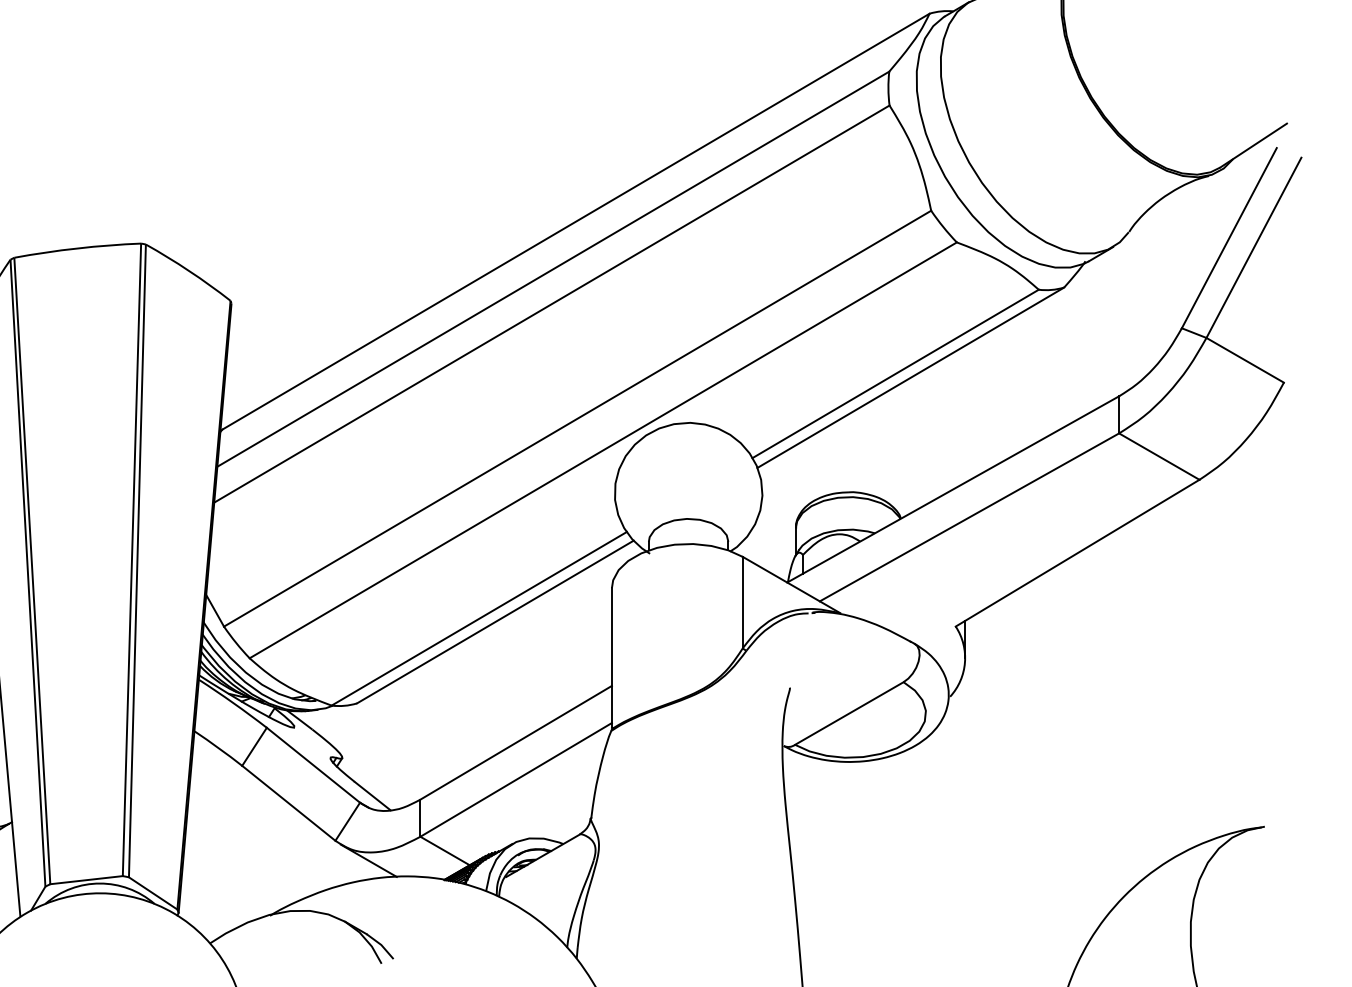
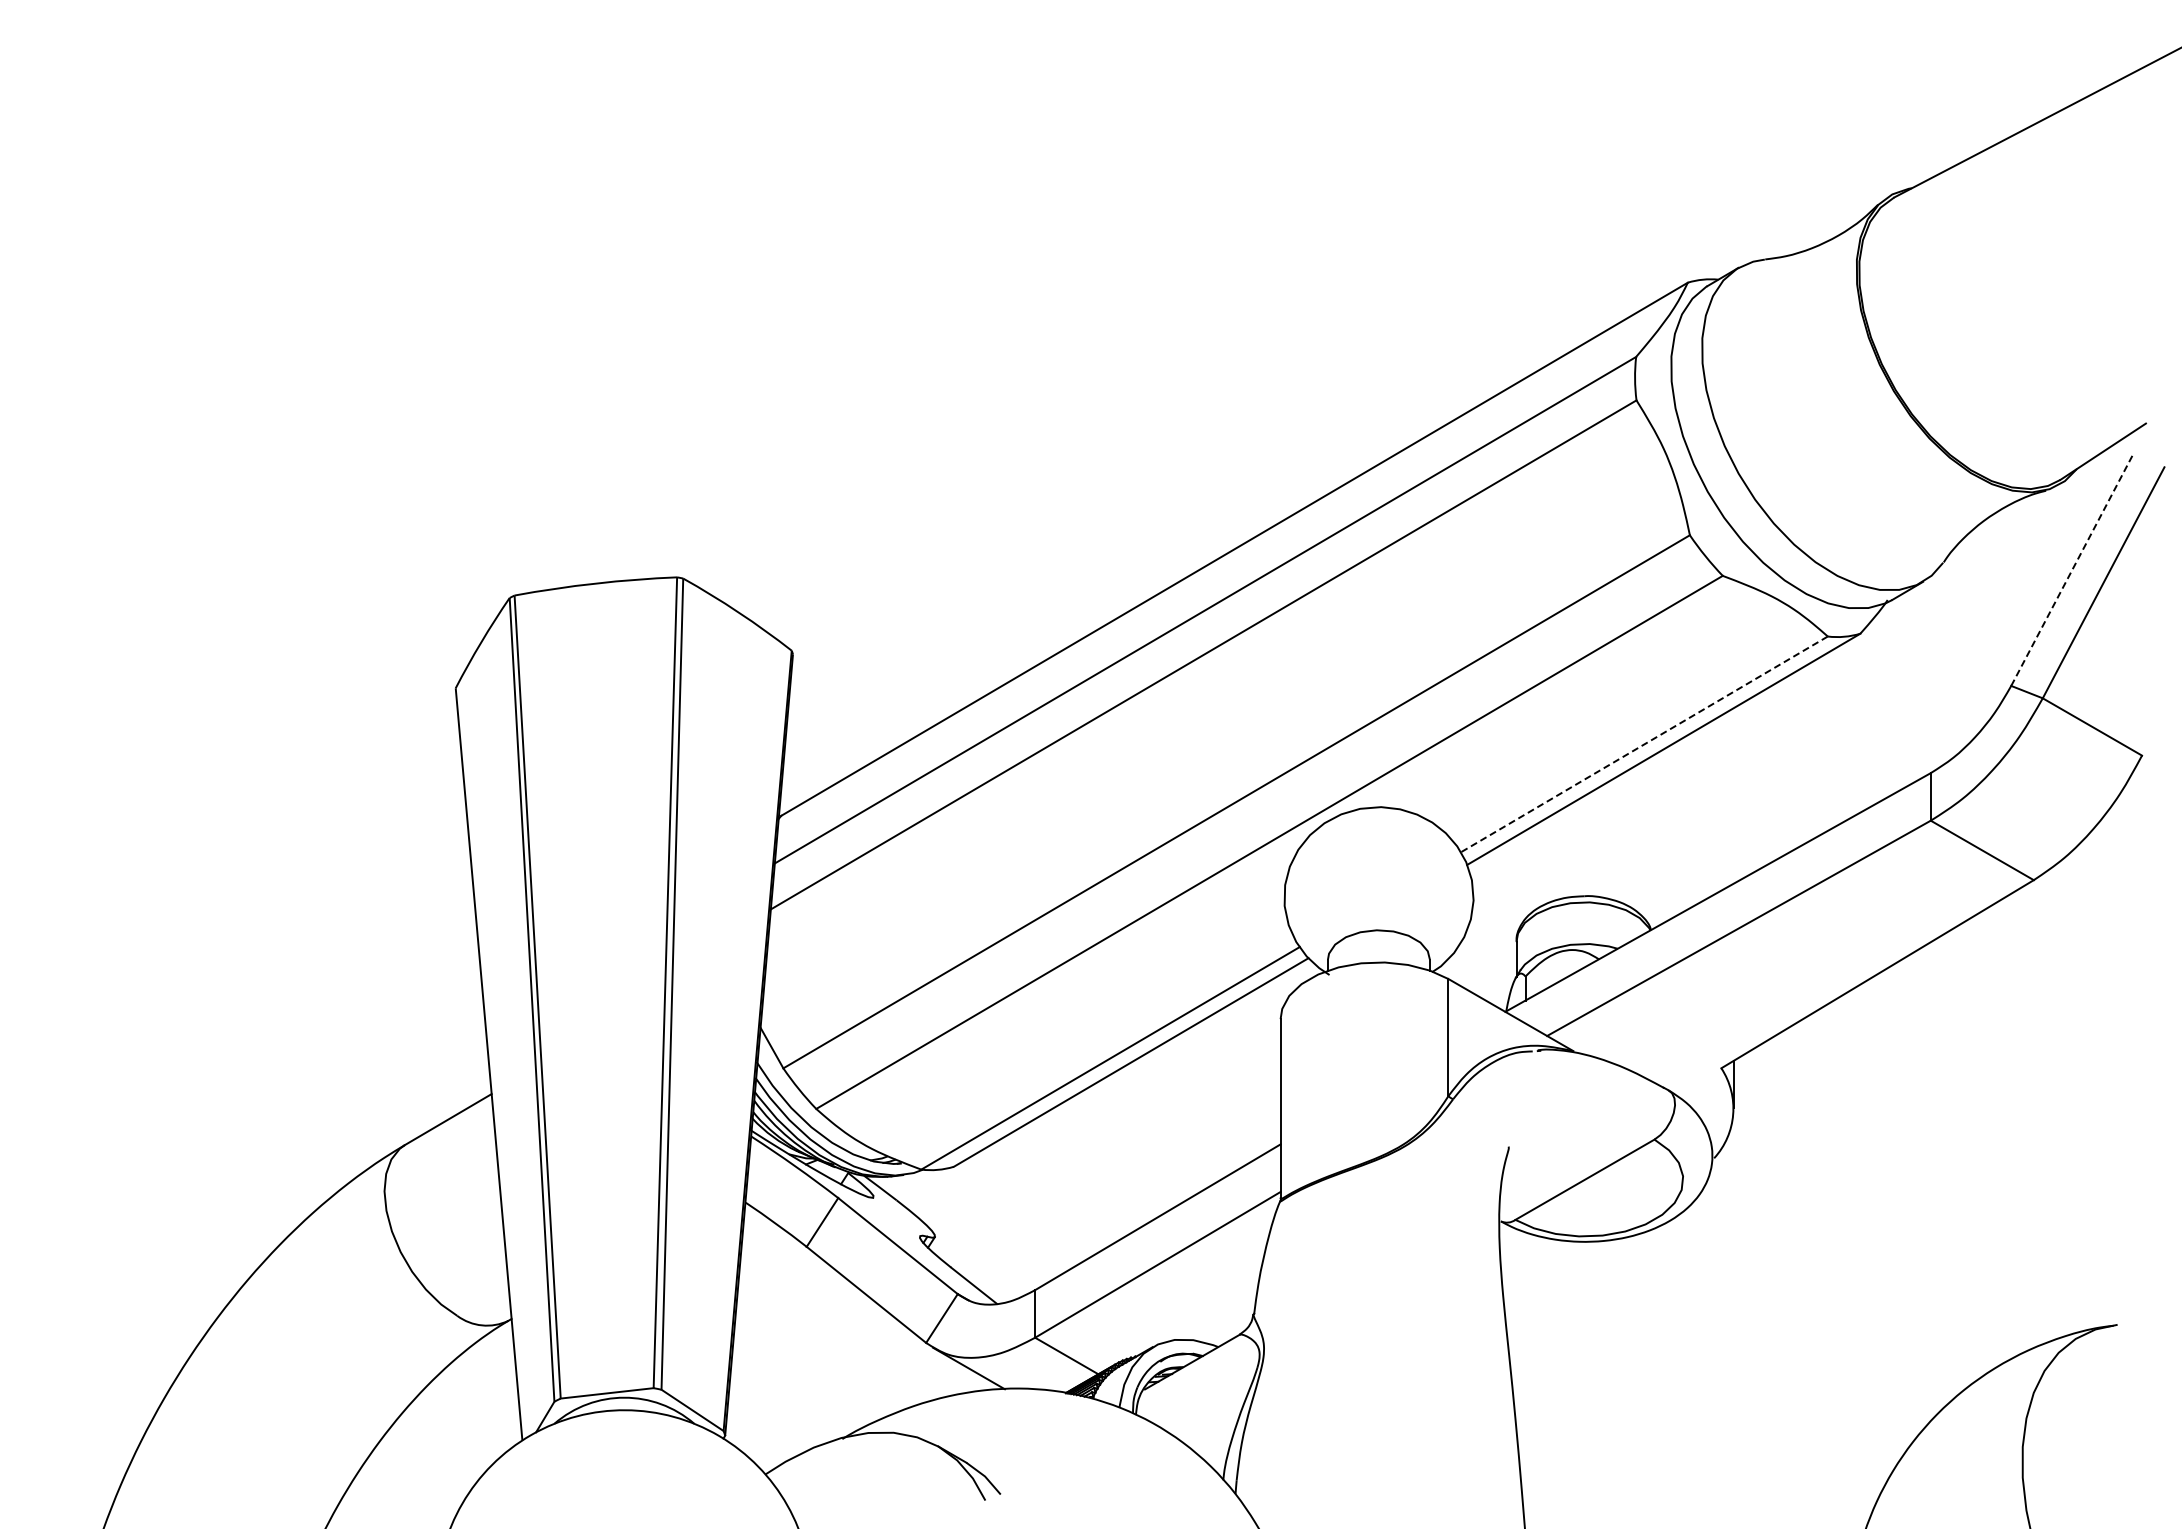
line: (1229, 238) -> (2072, 570), solid -> dashed
line: (895, 373) -> (1644, 744), solid -> dashed

